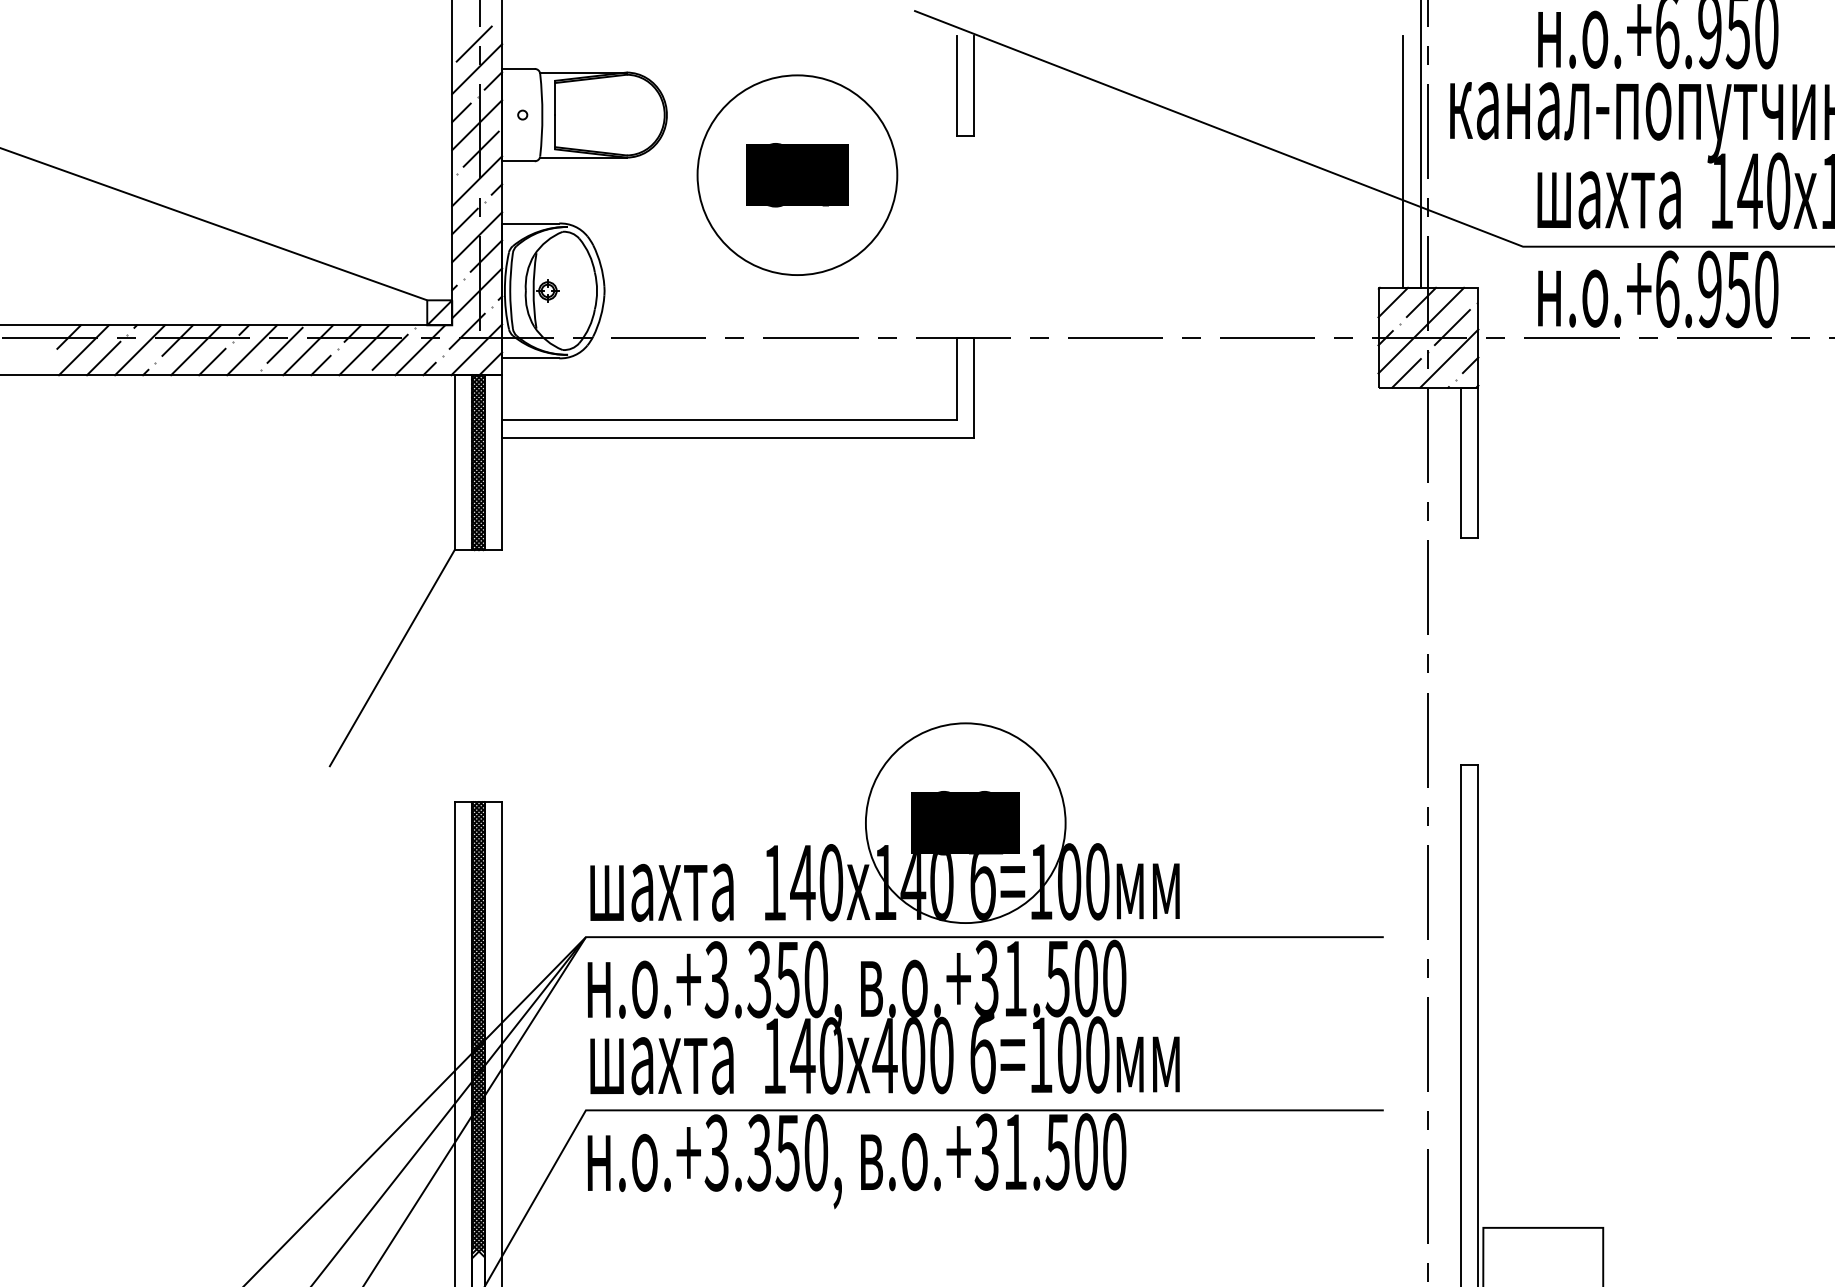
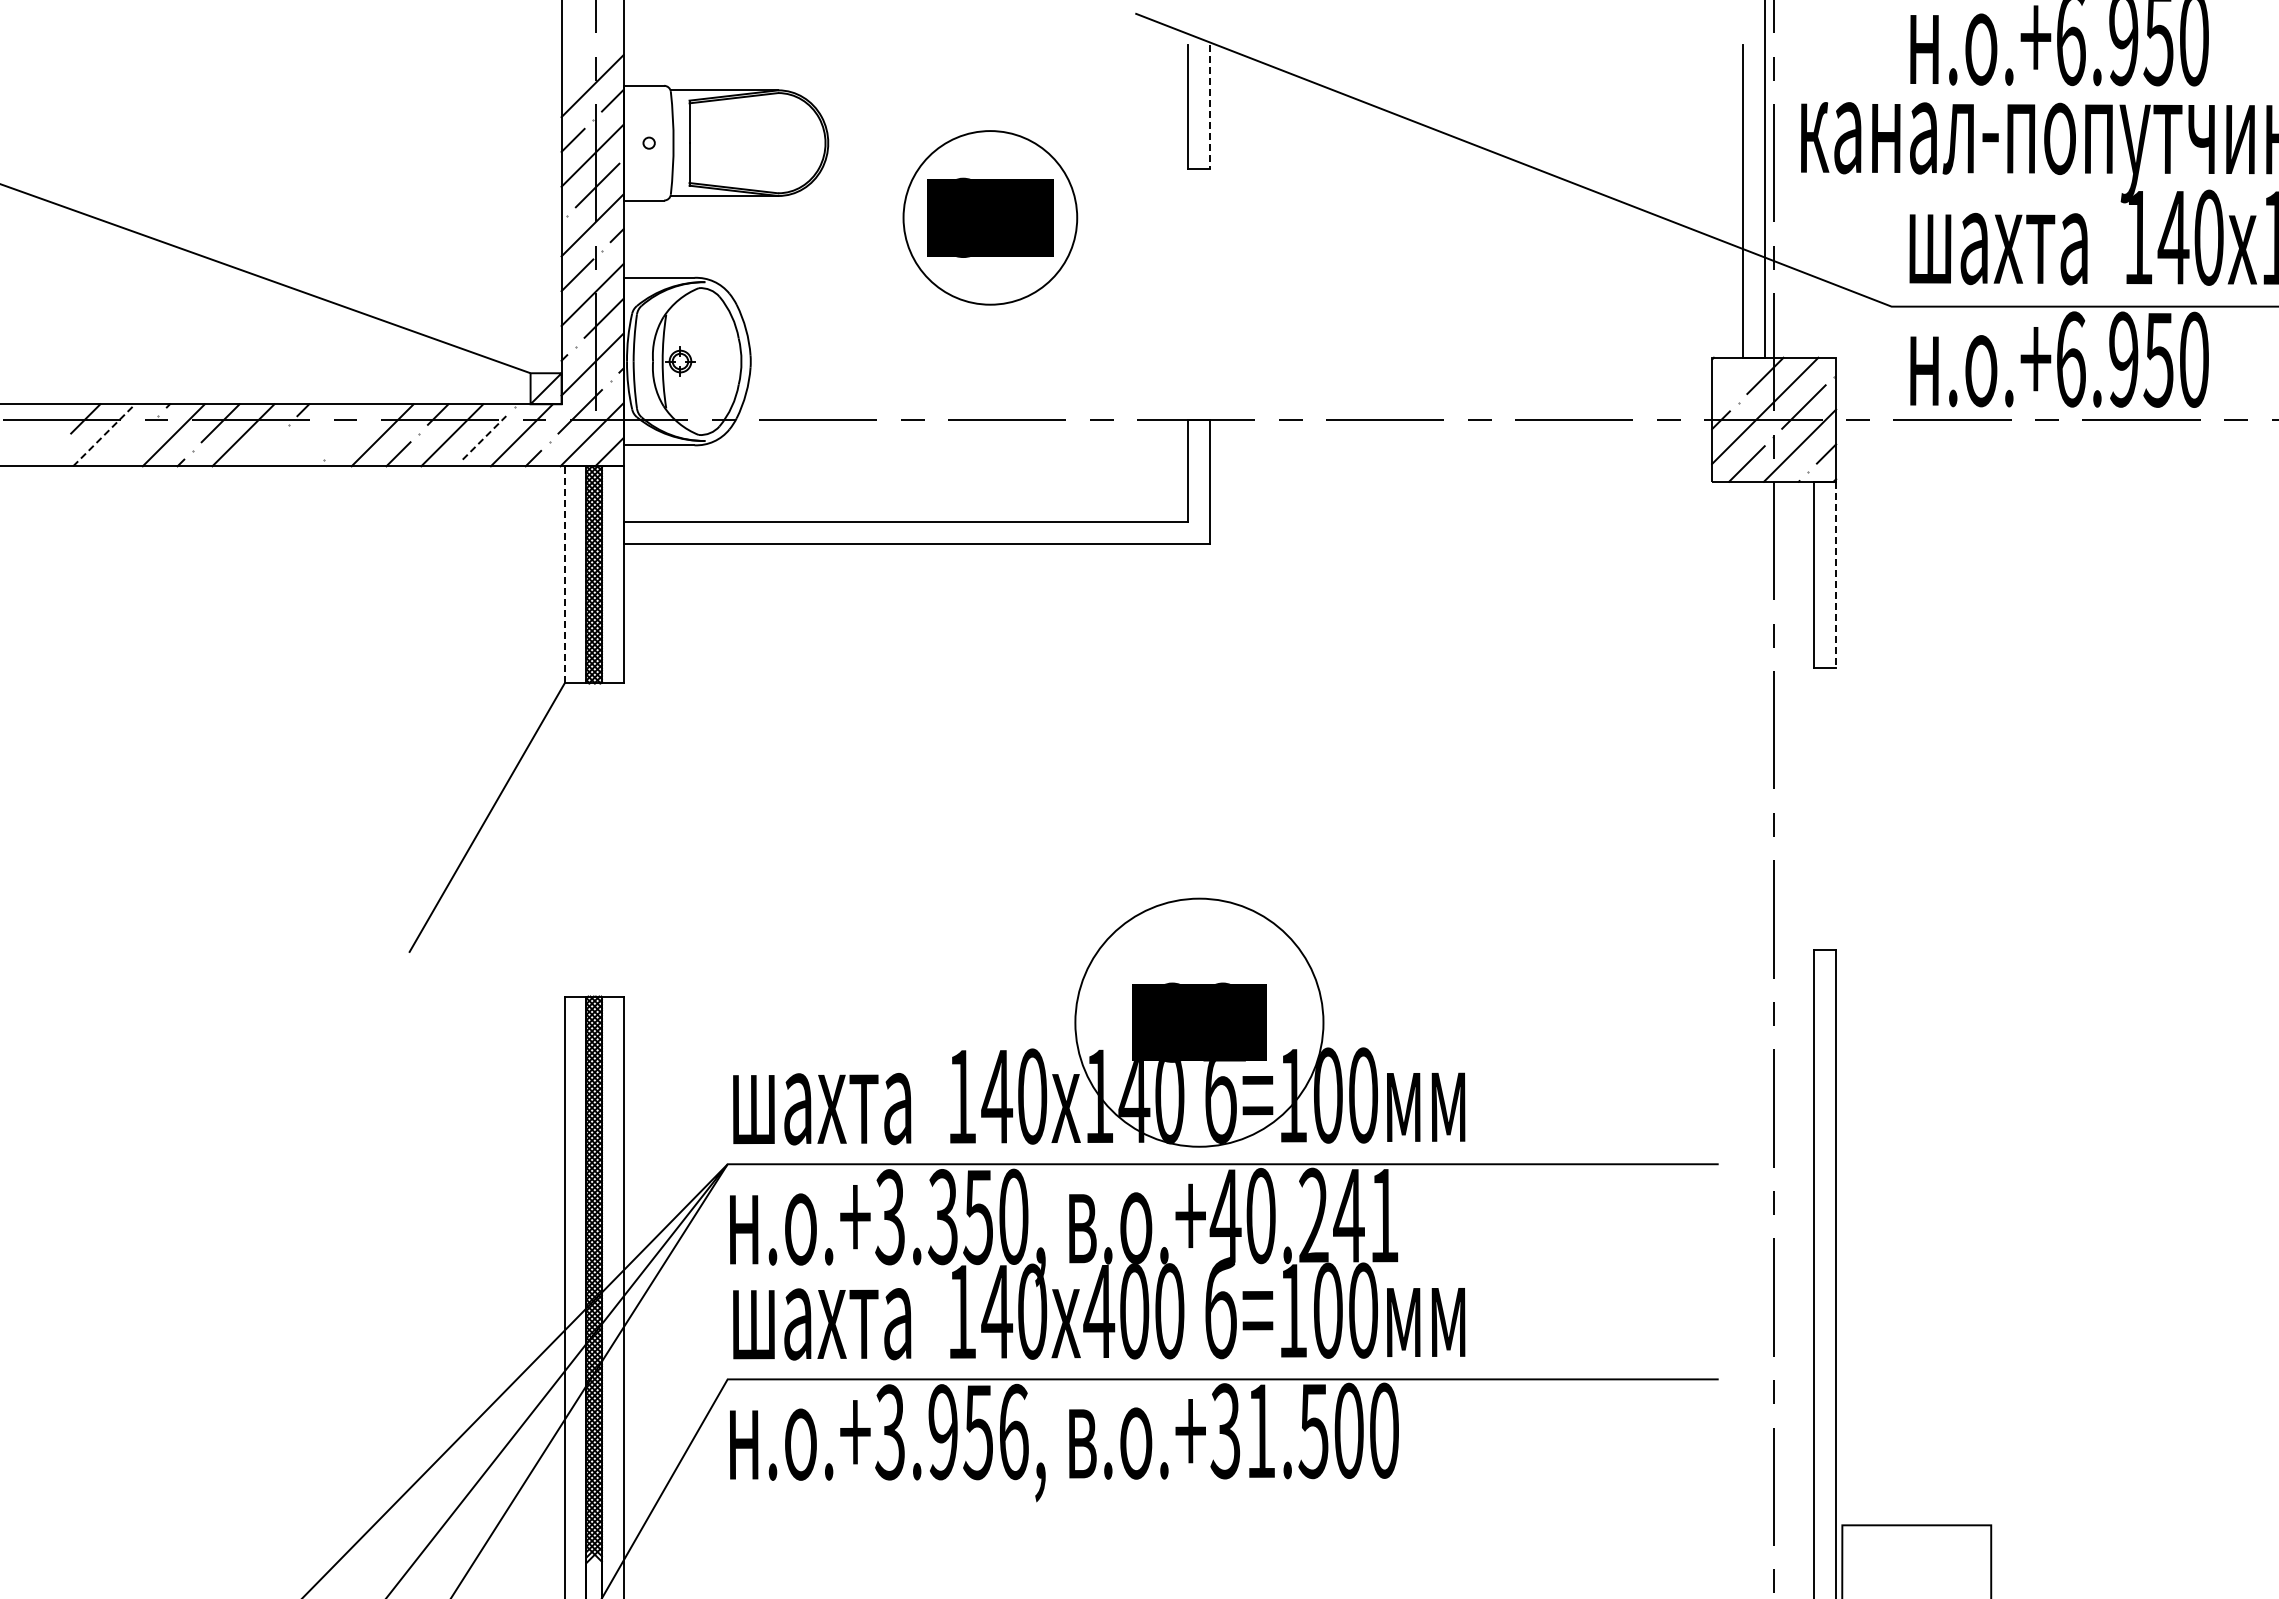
line: (473, 43) -> (588, 54), removed
line: (973, 86) -> (1209, 107), solid -> dashed
circle: (797, 174) -> (990, 217), size x0.7
line: (1393, 302) -> (1730, 375), removed
line: (284, 344) -> (353, 428), removed
line: (84, 350) -> (104, 435), solid -> dashed
line: (252, 350) -> (313, 435), removed
line: (390, 352) -> (484, 437), solid -> dashed
line: (103, 358) -> (128, 445), removed
line: (212, 361) -> (263, 449), removed
line: (454, 462) -> (564, 574), solid -> dashed
line: (1478, 463) -> (1836, 575), solid -> dashed
text: (1049, 978) -> (1303, 1215), .+31.500 -> .+40.241
text: (787, 1152) -> (978, 1431), .+3.350, -> .+3.956,

